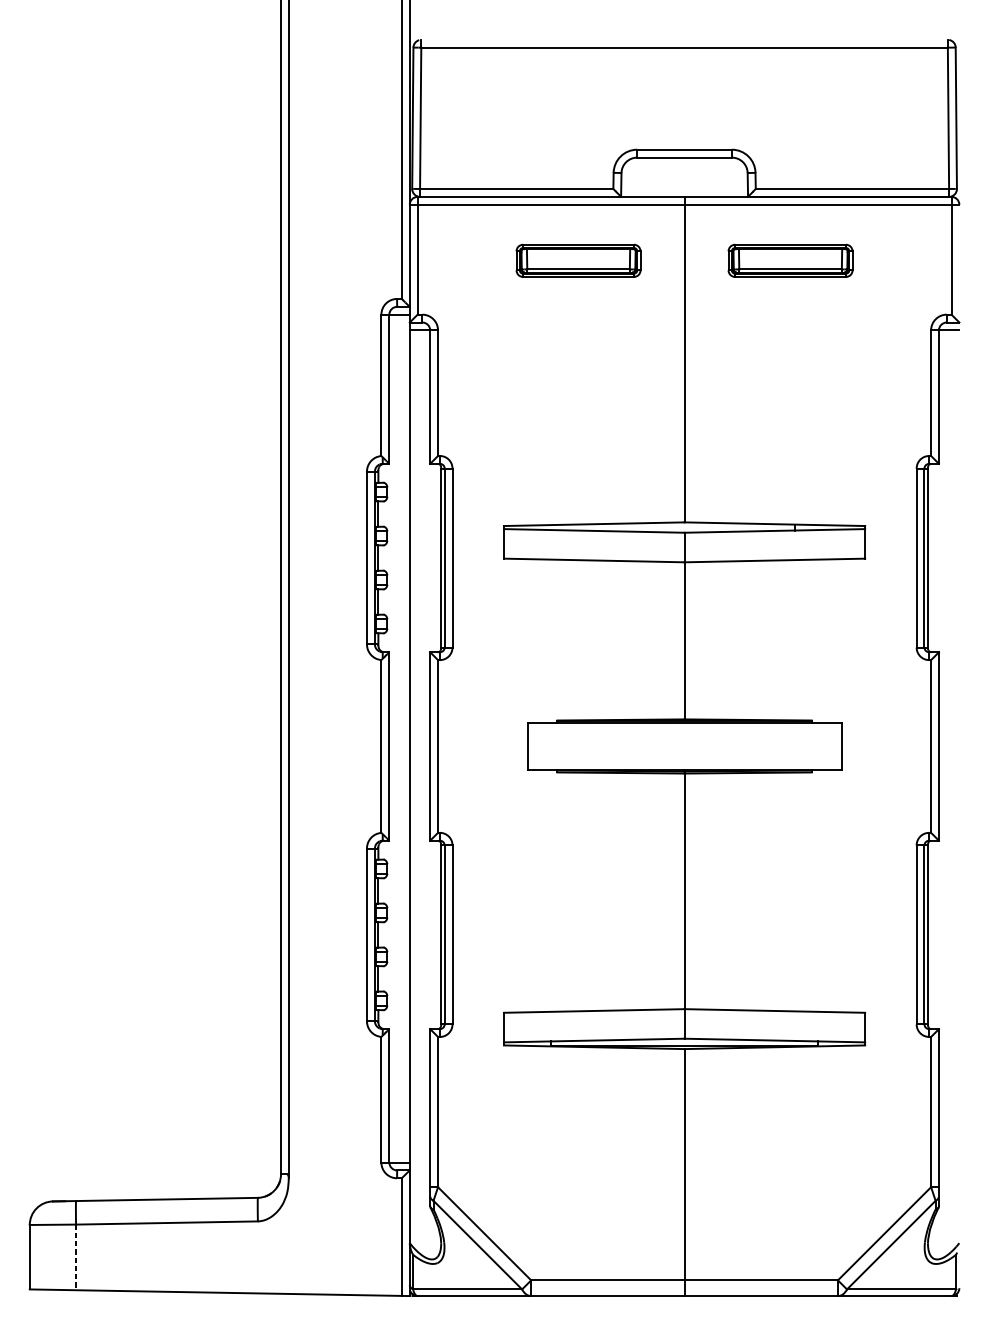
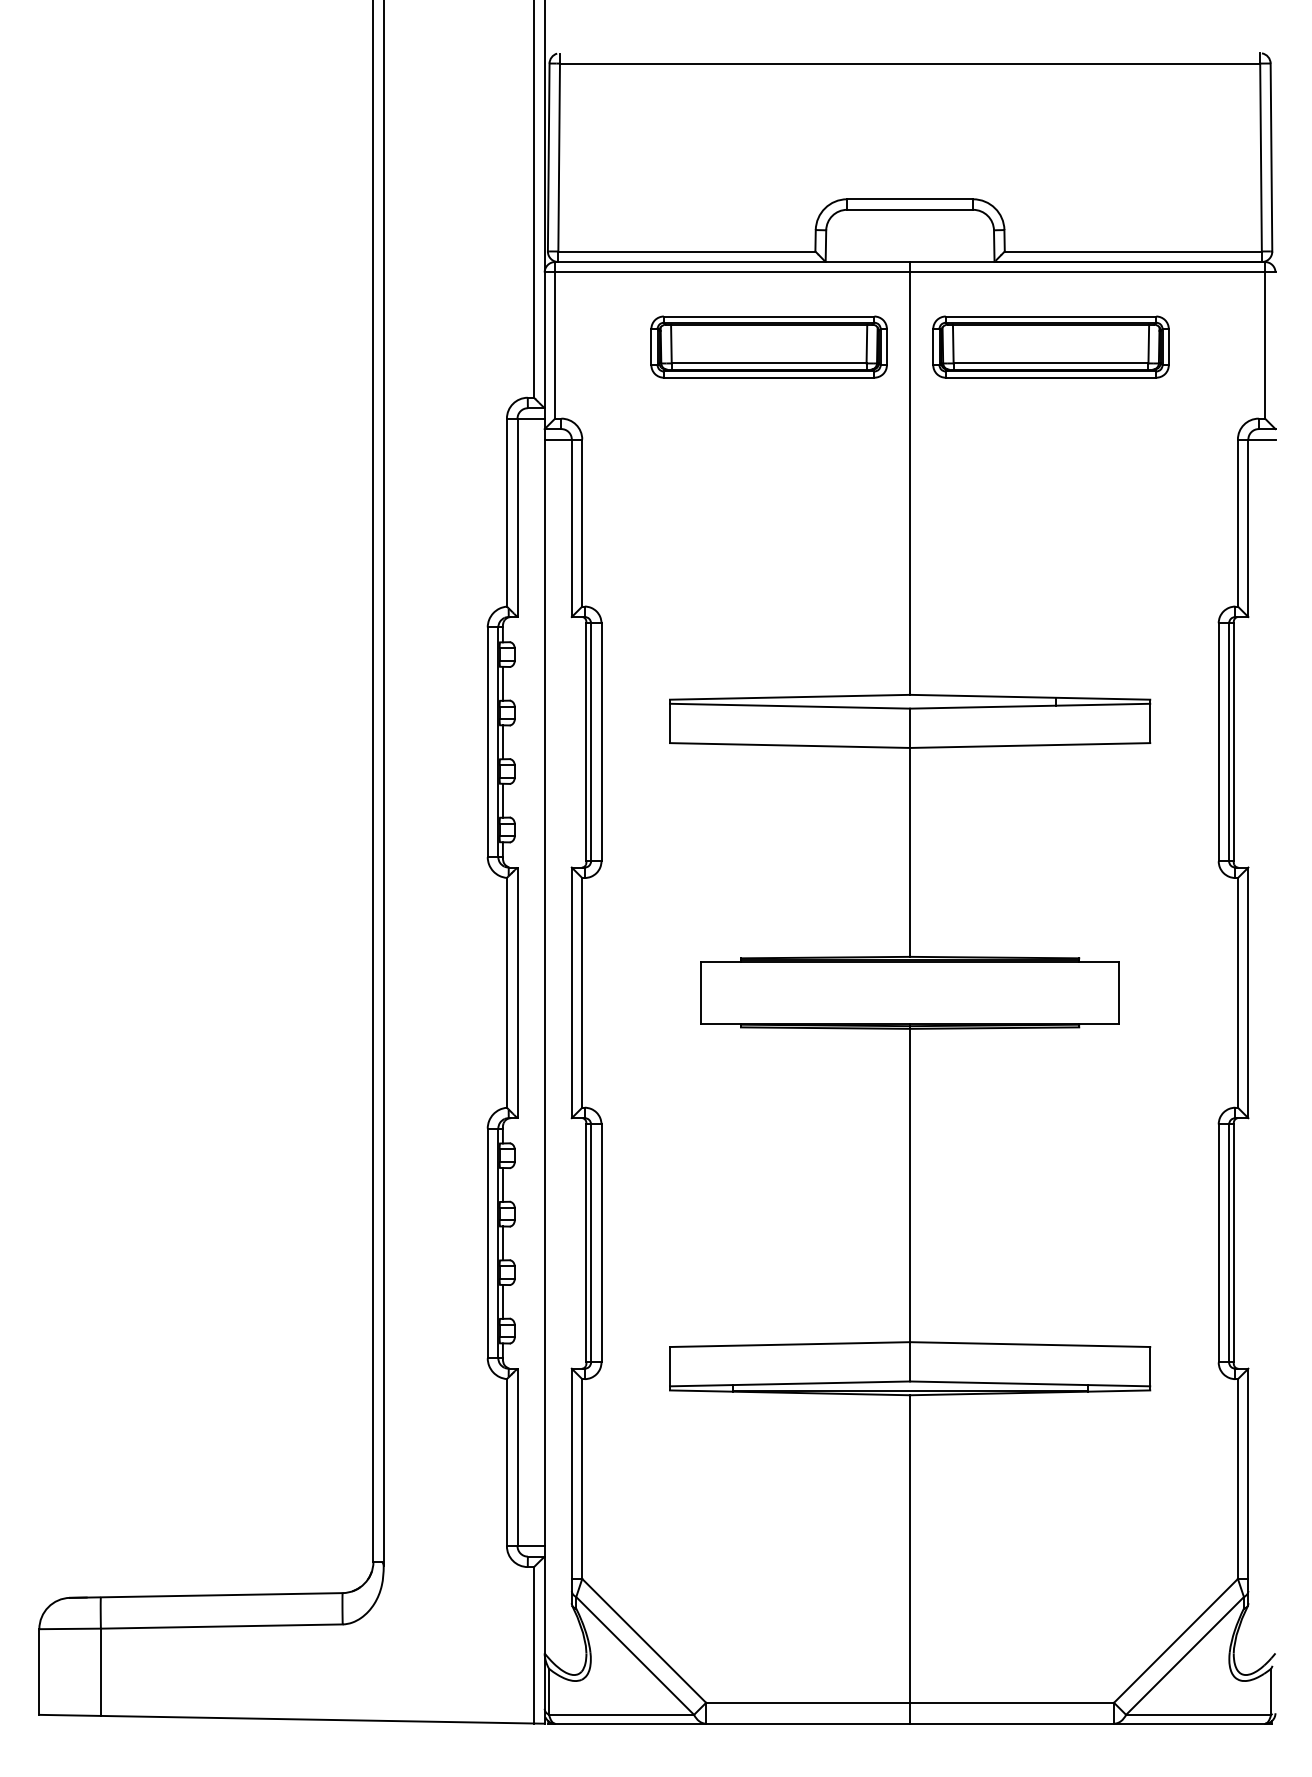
part: (578, 260) -> (768, 346), size x1.43
part: (790, 260) -> (1050, 346), size x1.43
line: (75, 1257) -> (100, 1672), dashed -> solid

